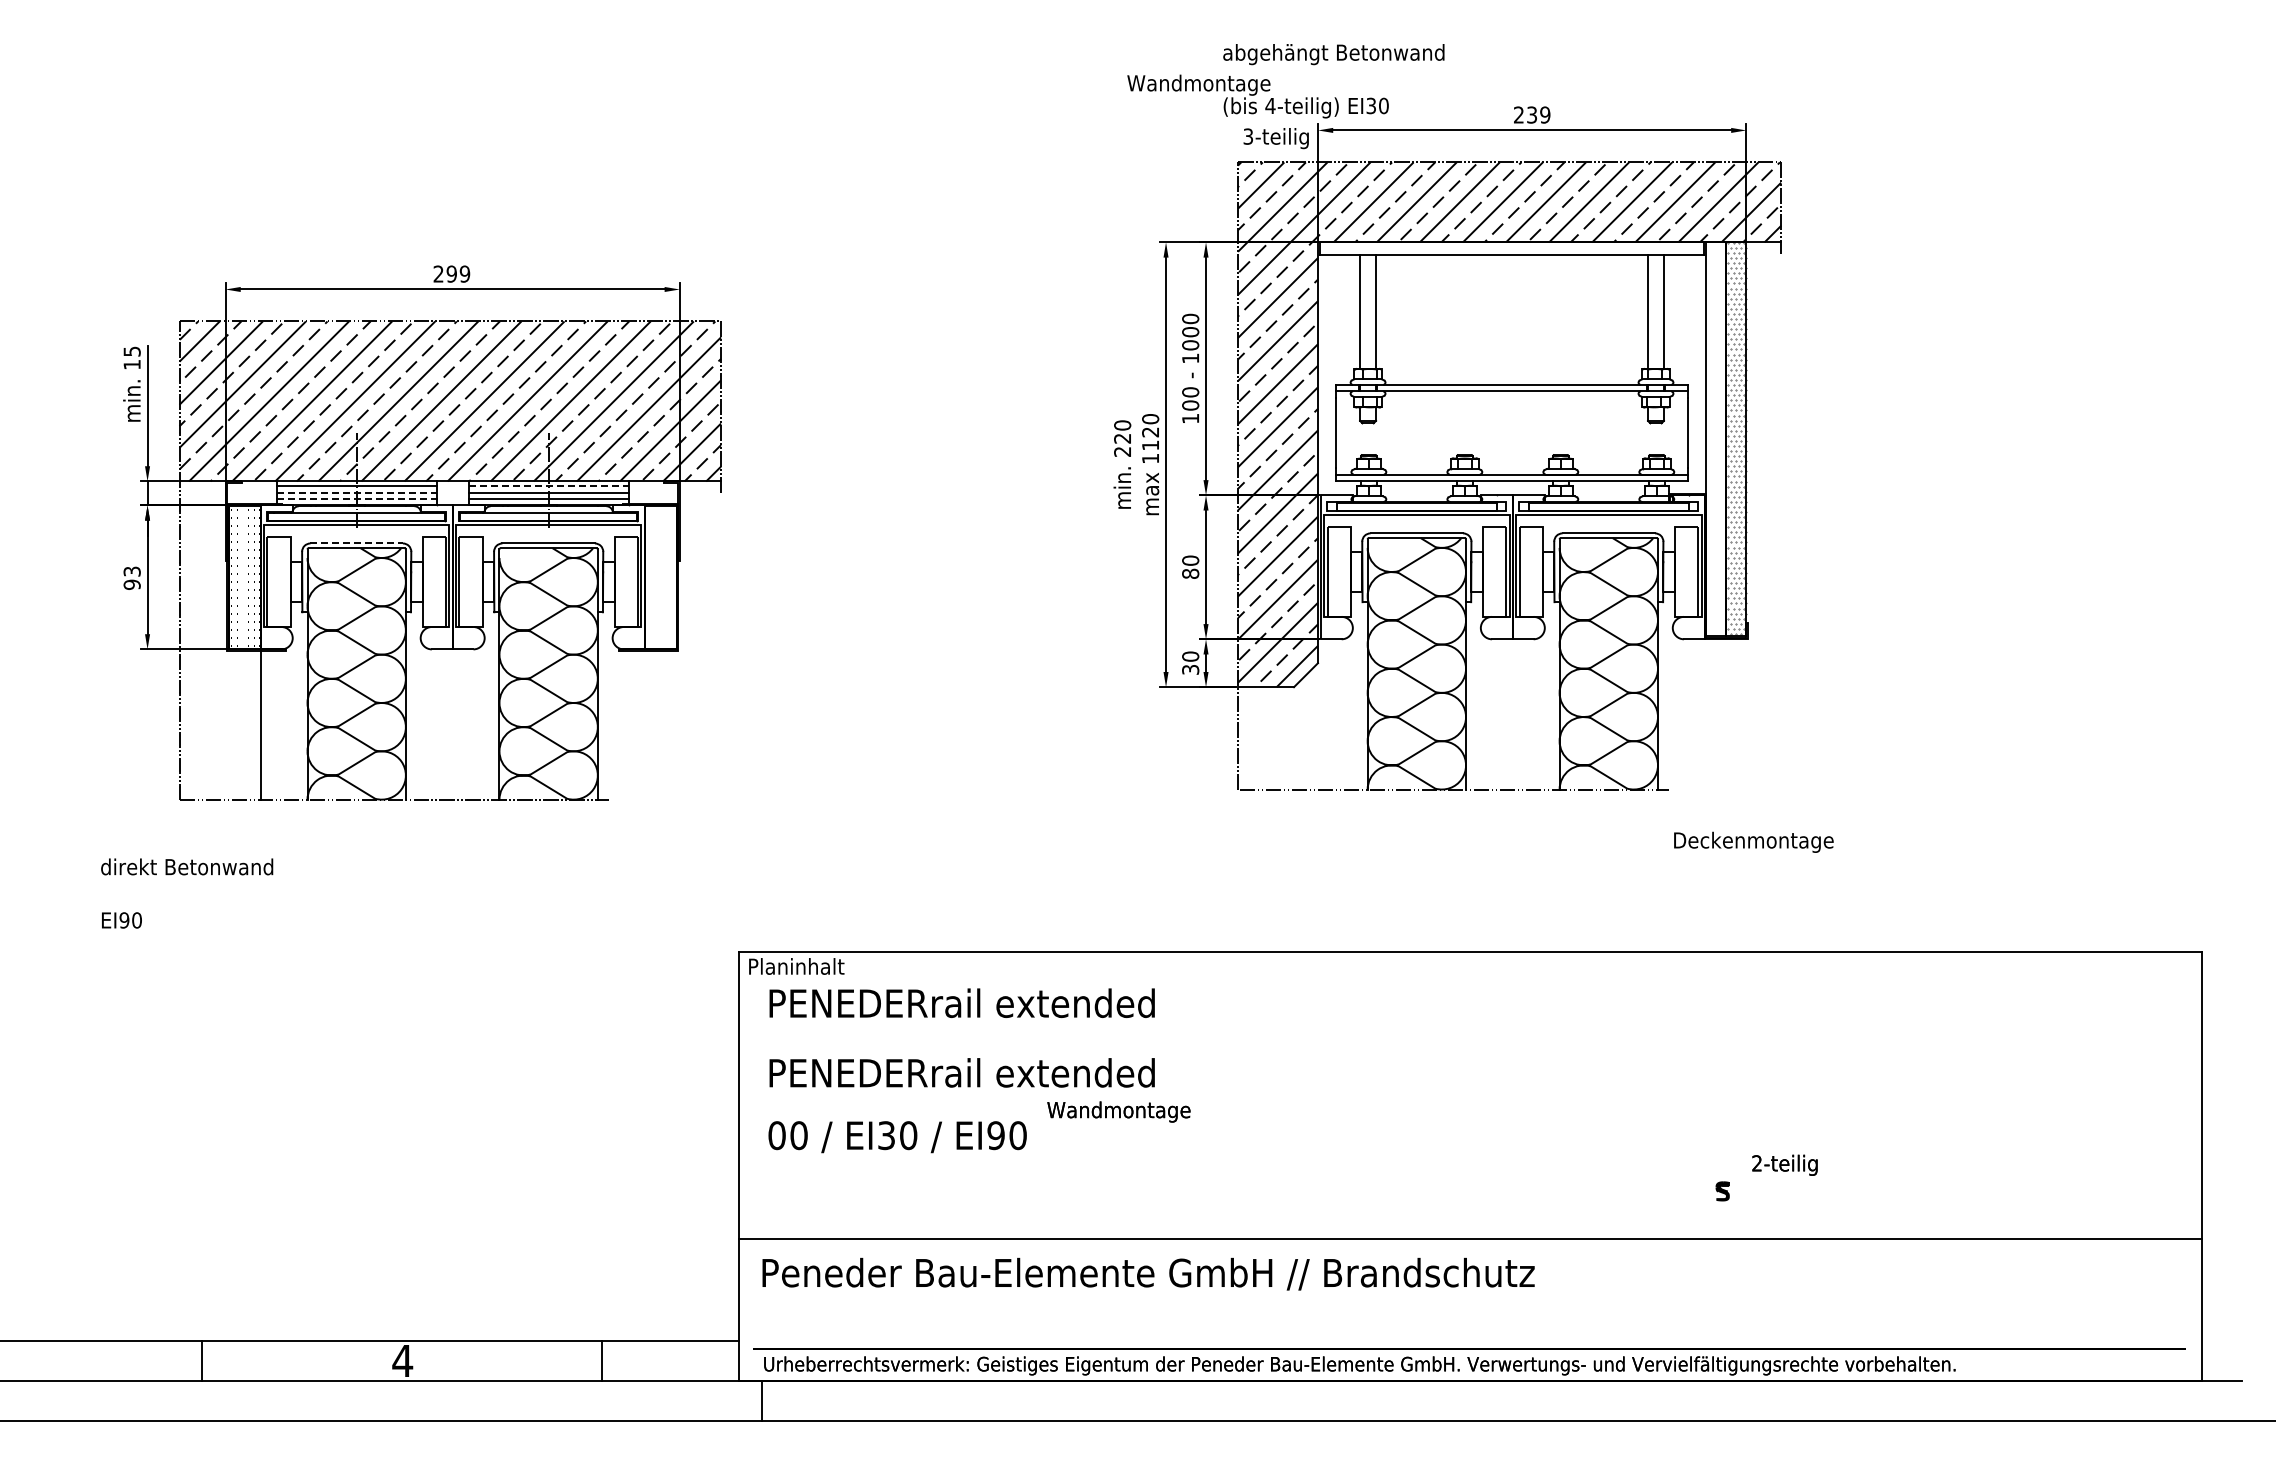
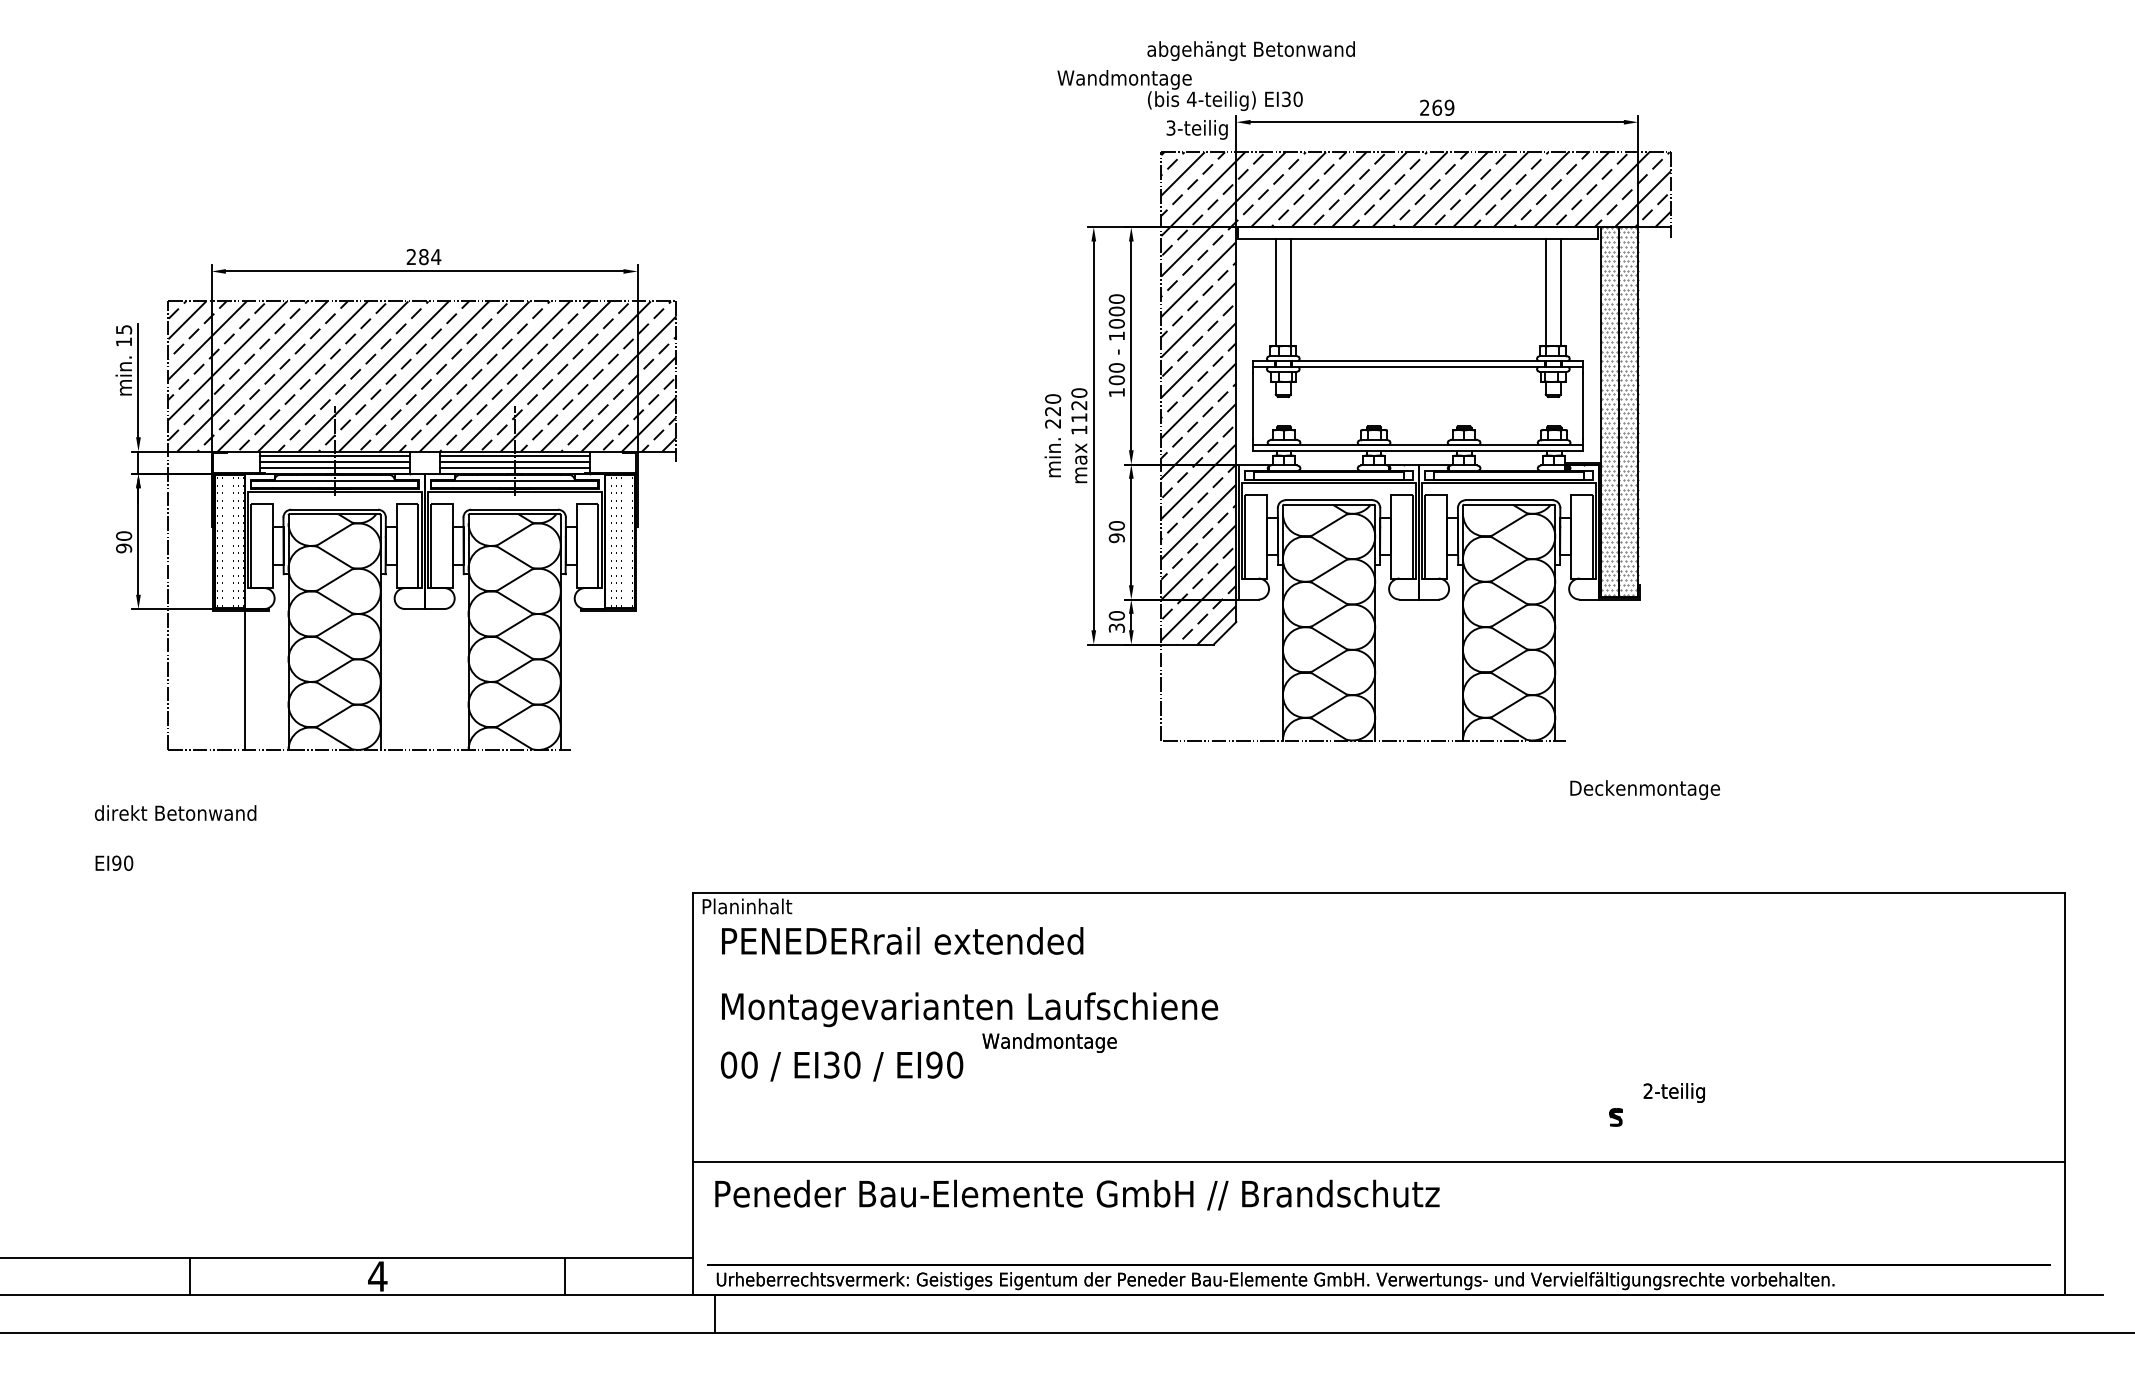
text: (1532, 114) -> (1437, 107), 239 -> 269
text: (458, 273) -> (430, 256), 299 -> 284
hatch: (1716, 437) -> (1610, 410), added
line: (548, 486) -> (514, 456), dashed -> solid
line: (356, 492) -> (334, 461), dashed -> solid
line: (356, 499) -> (334, 468), dashed -> solid
line: (357, 543) -> (335, 509), dashed -> solid
text: (131, 571) -> (123, 535), 93 -> 90
text: (1190, 573) -> (1116, 537), 80 -> 90
hatch: (659, 577) -> (618, 541), added
text: (1035, 1076) -> (971, 1009), PENEDERrail extended -> Montagevarianten Laufschiene

